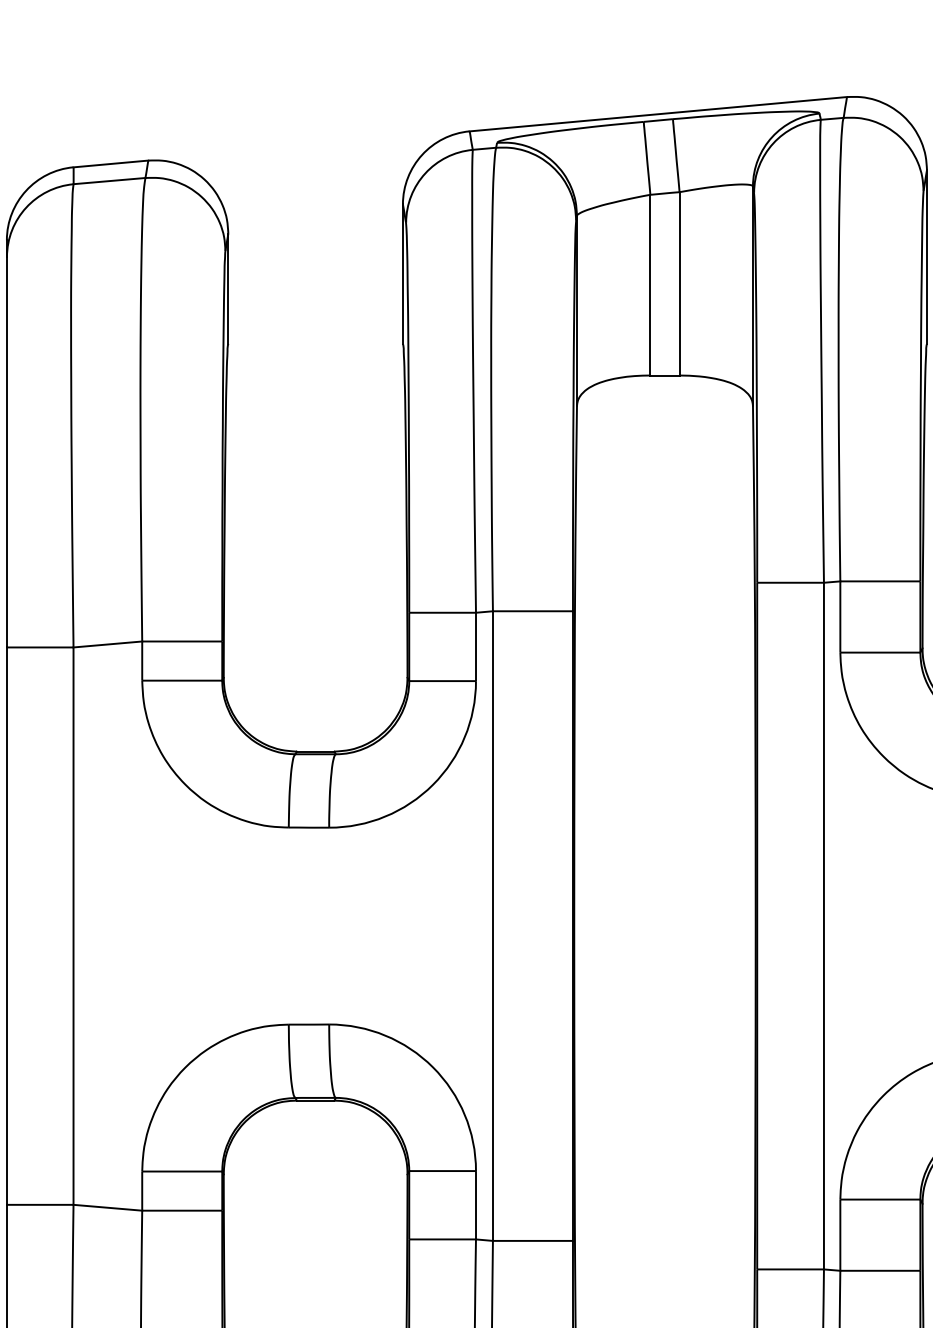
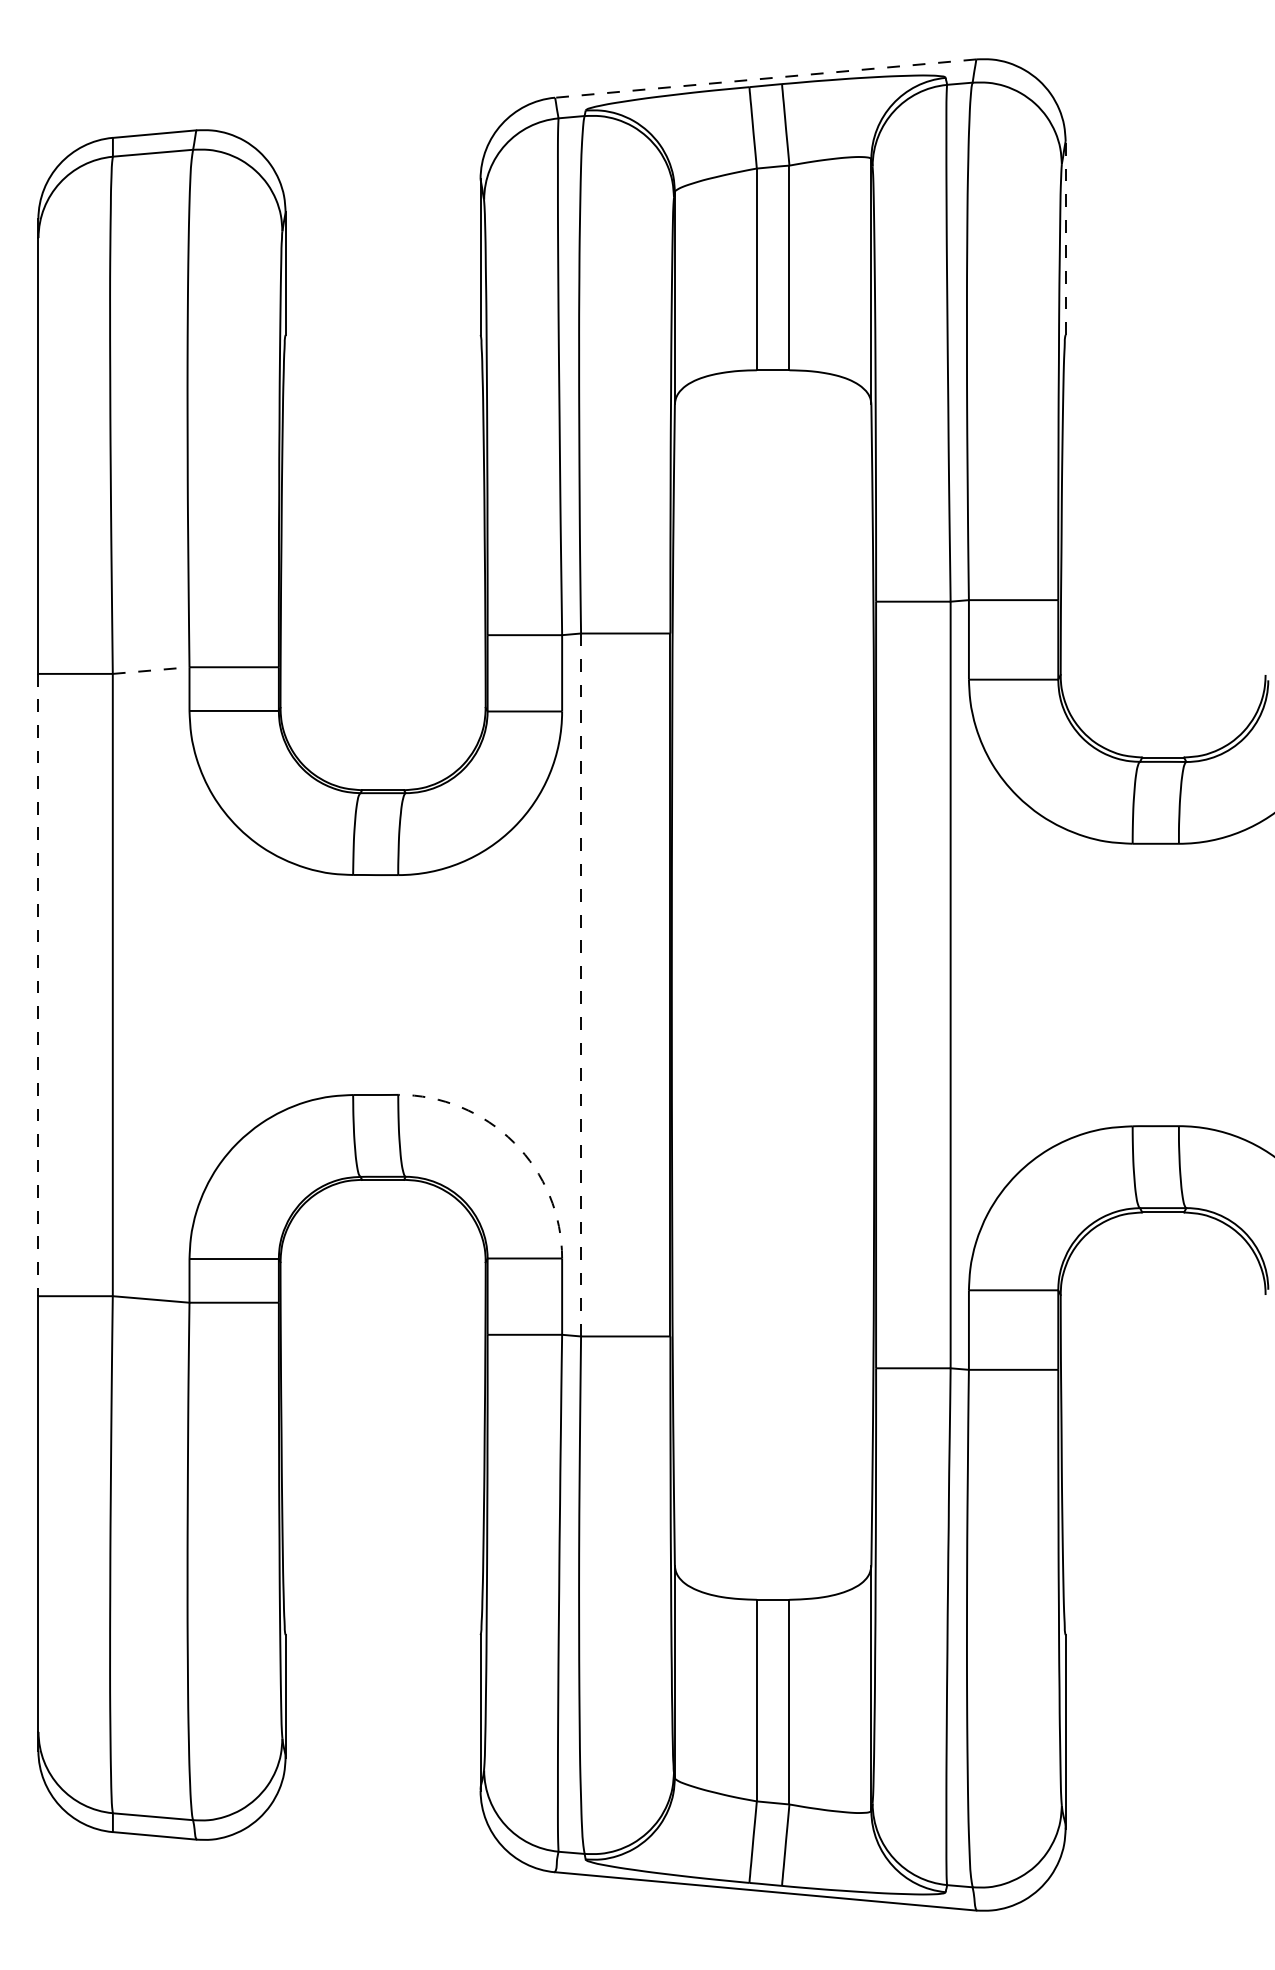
line: (658, 114) -> (765, 78), solid -> dashed
line: (926, 256) -> (1065, 237), solid -> dashed
line: (108, 644) -> (151, 670), solid -> dashed
line: (6, 926) -> (38, 985), solid -> dashed
line: (493, 926) -> (581, 985), solid -> dashed
arc: (433, 1067) -> (514, 1142), solid -> dashed

